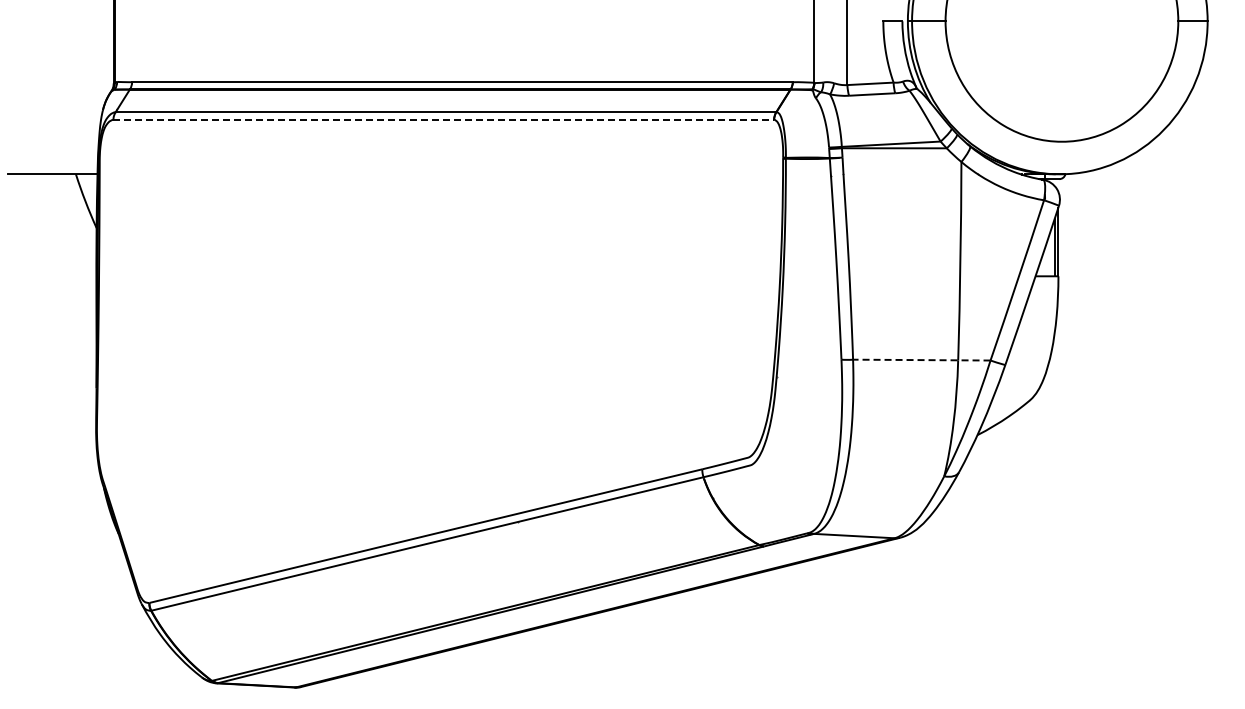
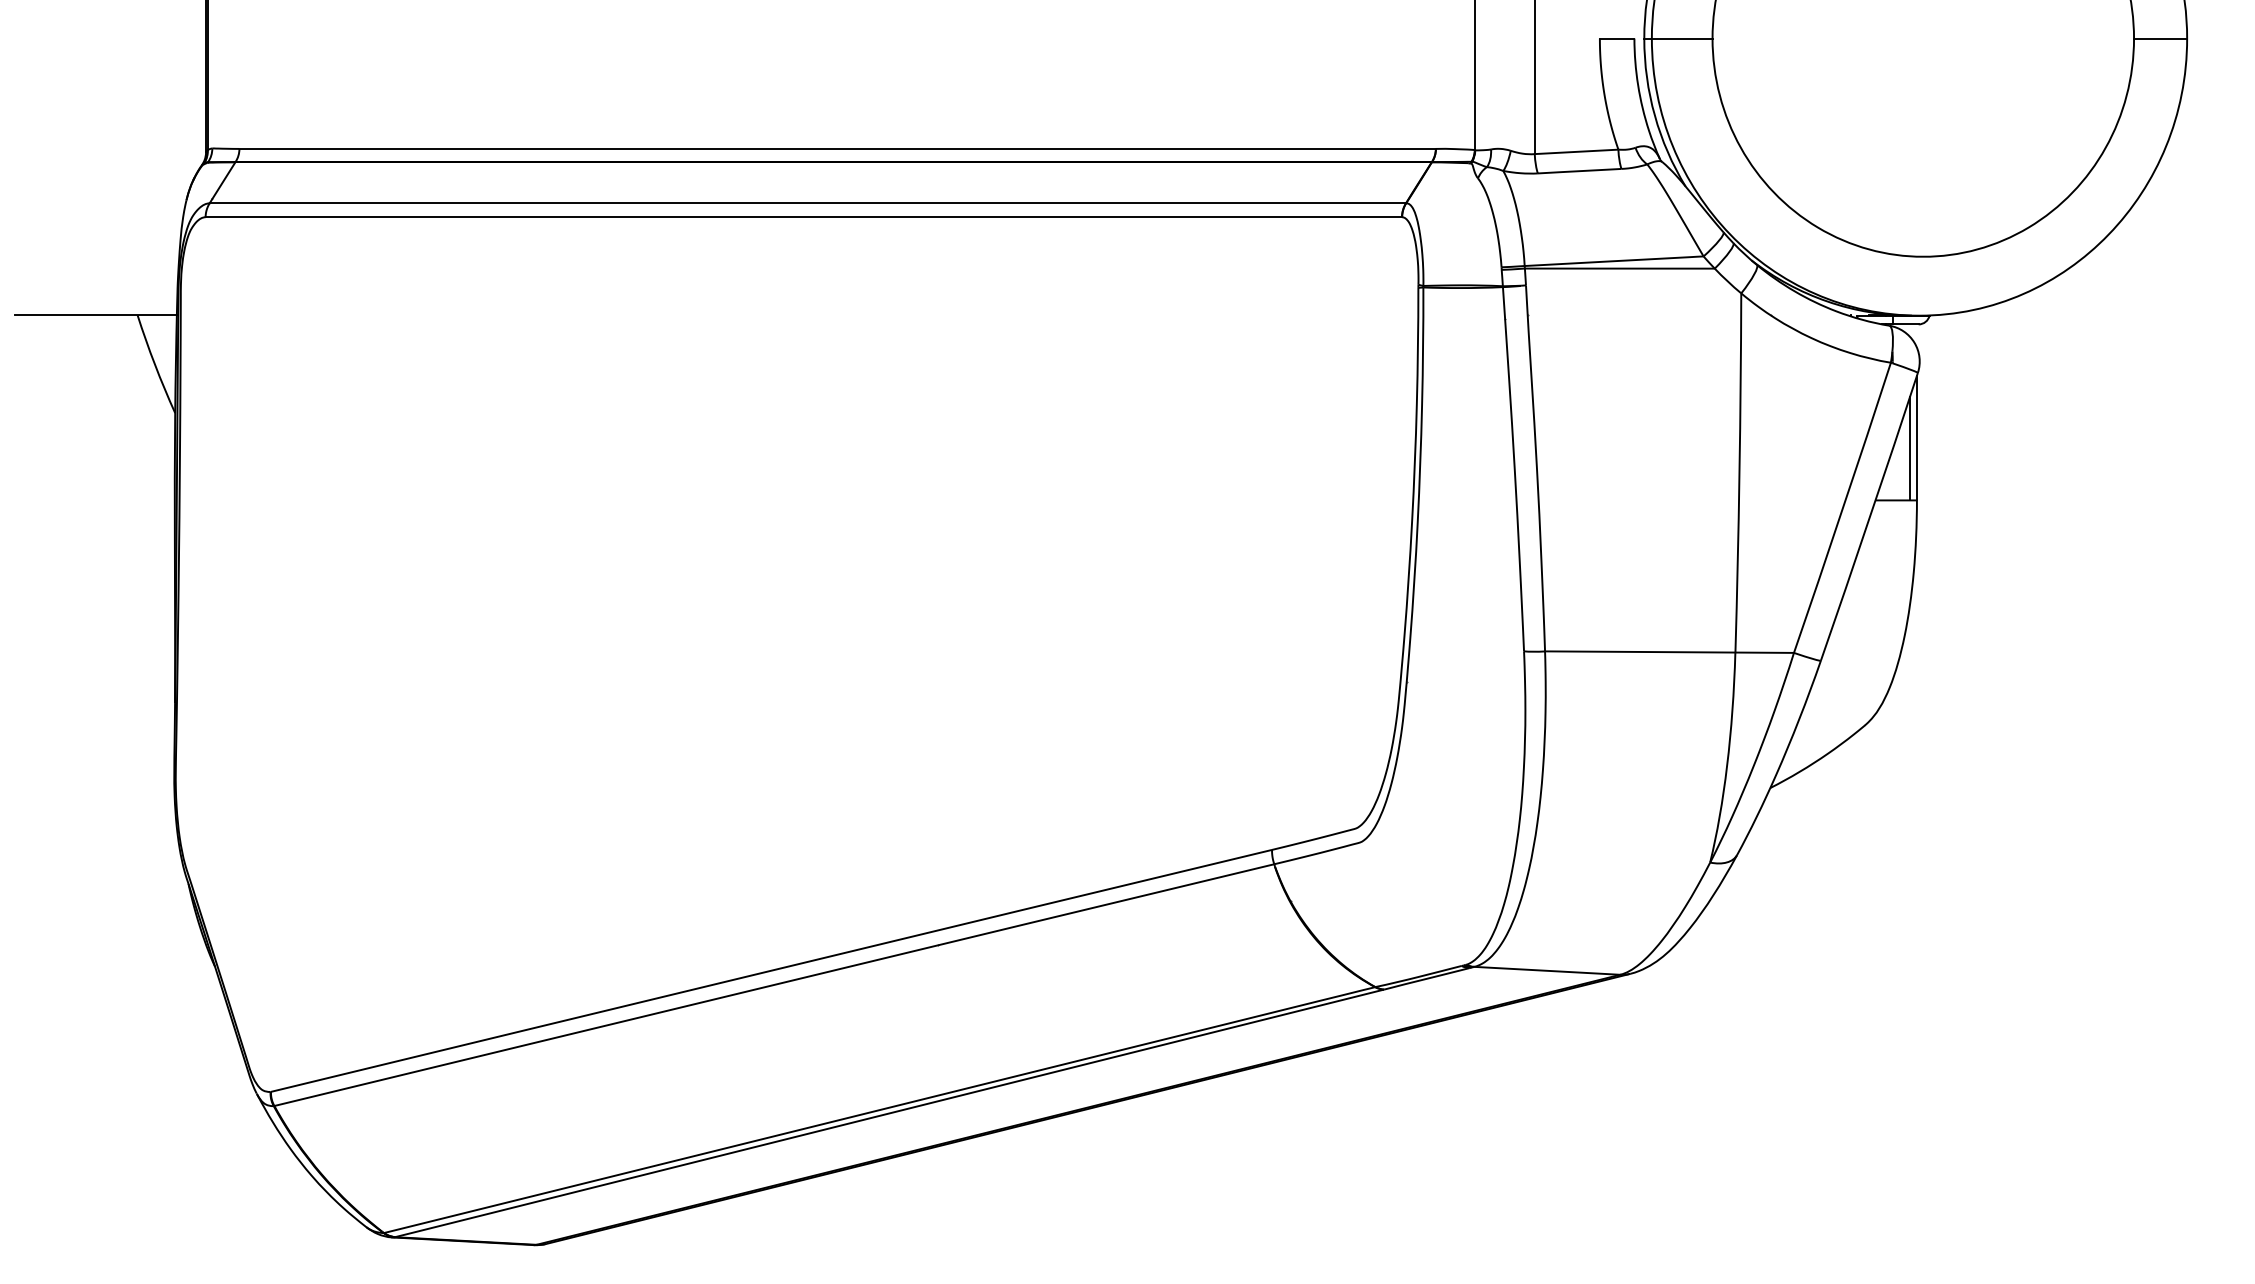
line: (444, 119) -> (805, 216), dashed -> solid
line: (921, 360) -> (1668, 652), dashed -> solid

